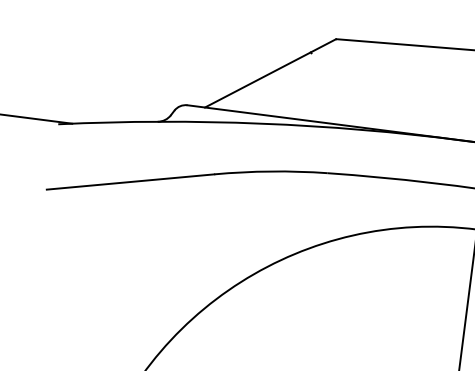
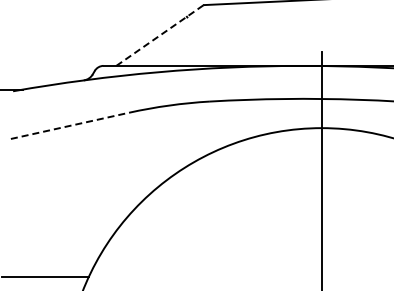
line: (269, 73) -> (159, 35), solid -> dashed
line: (129, 181) -> (69, 125), solid -> dashed

